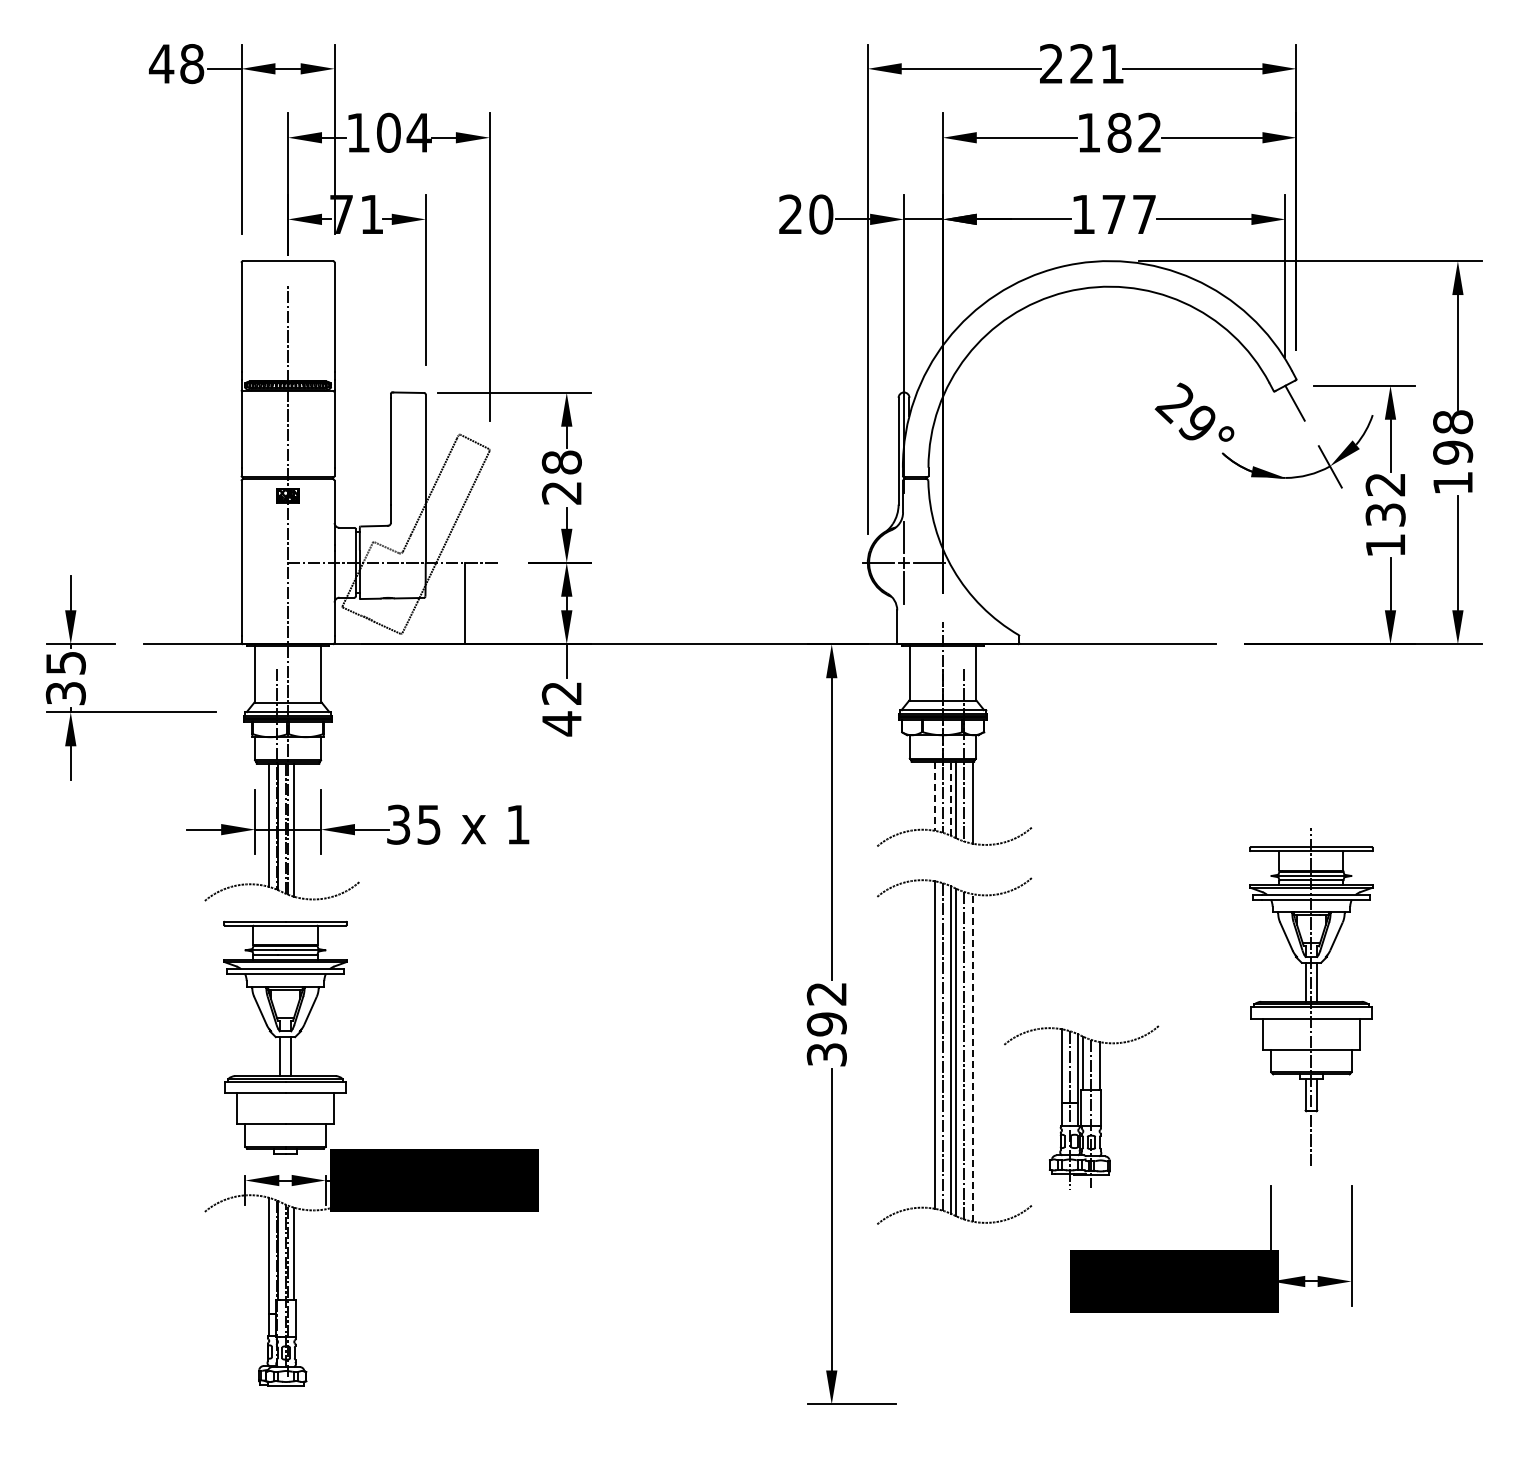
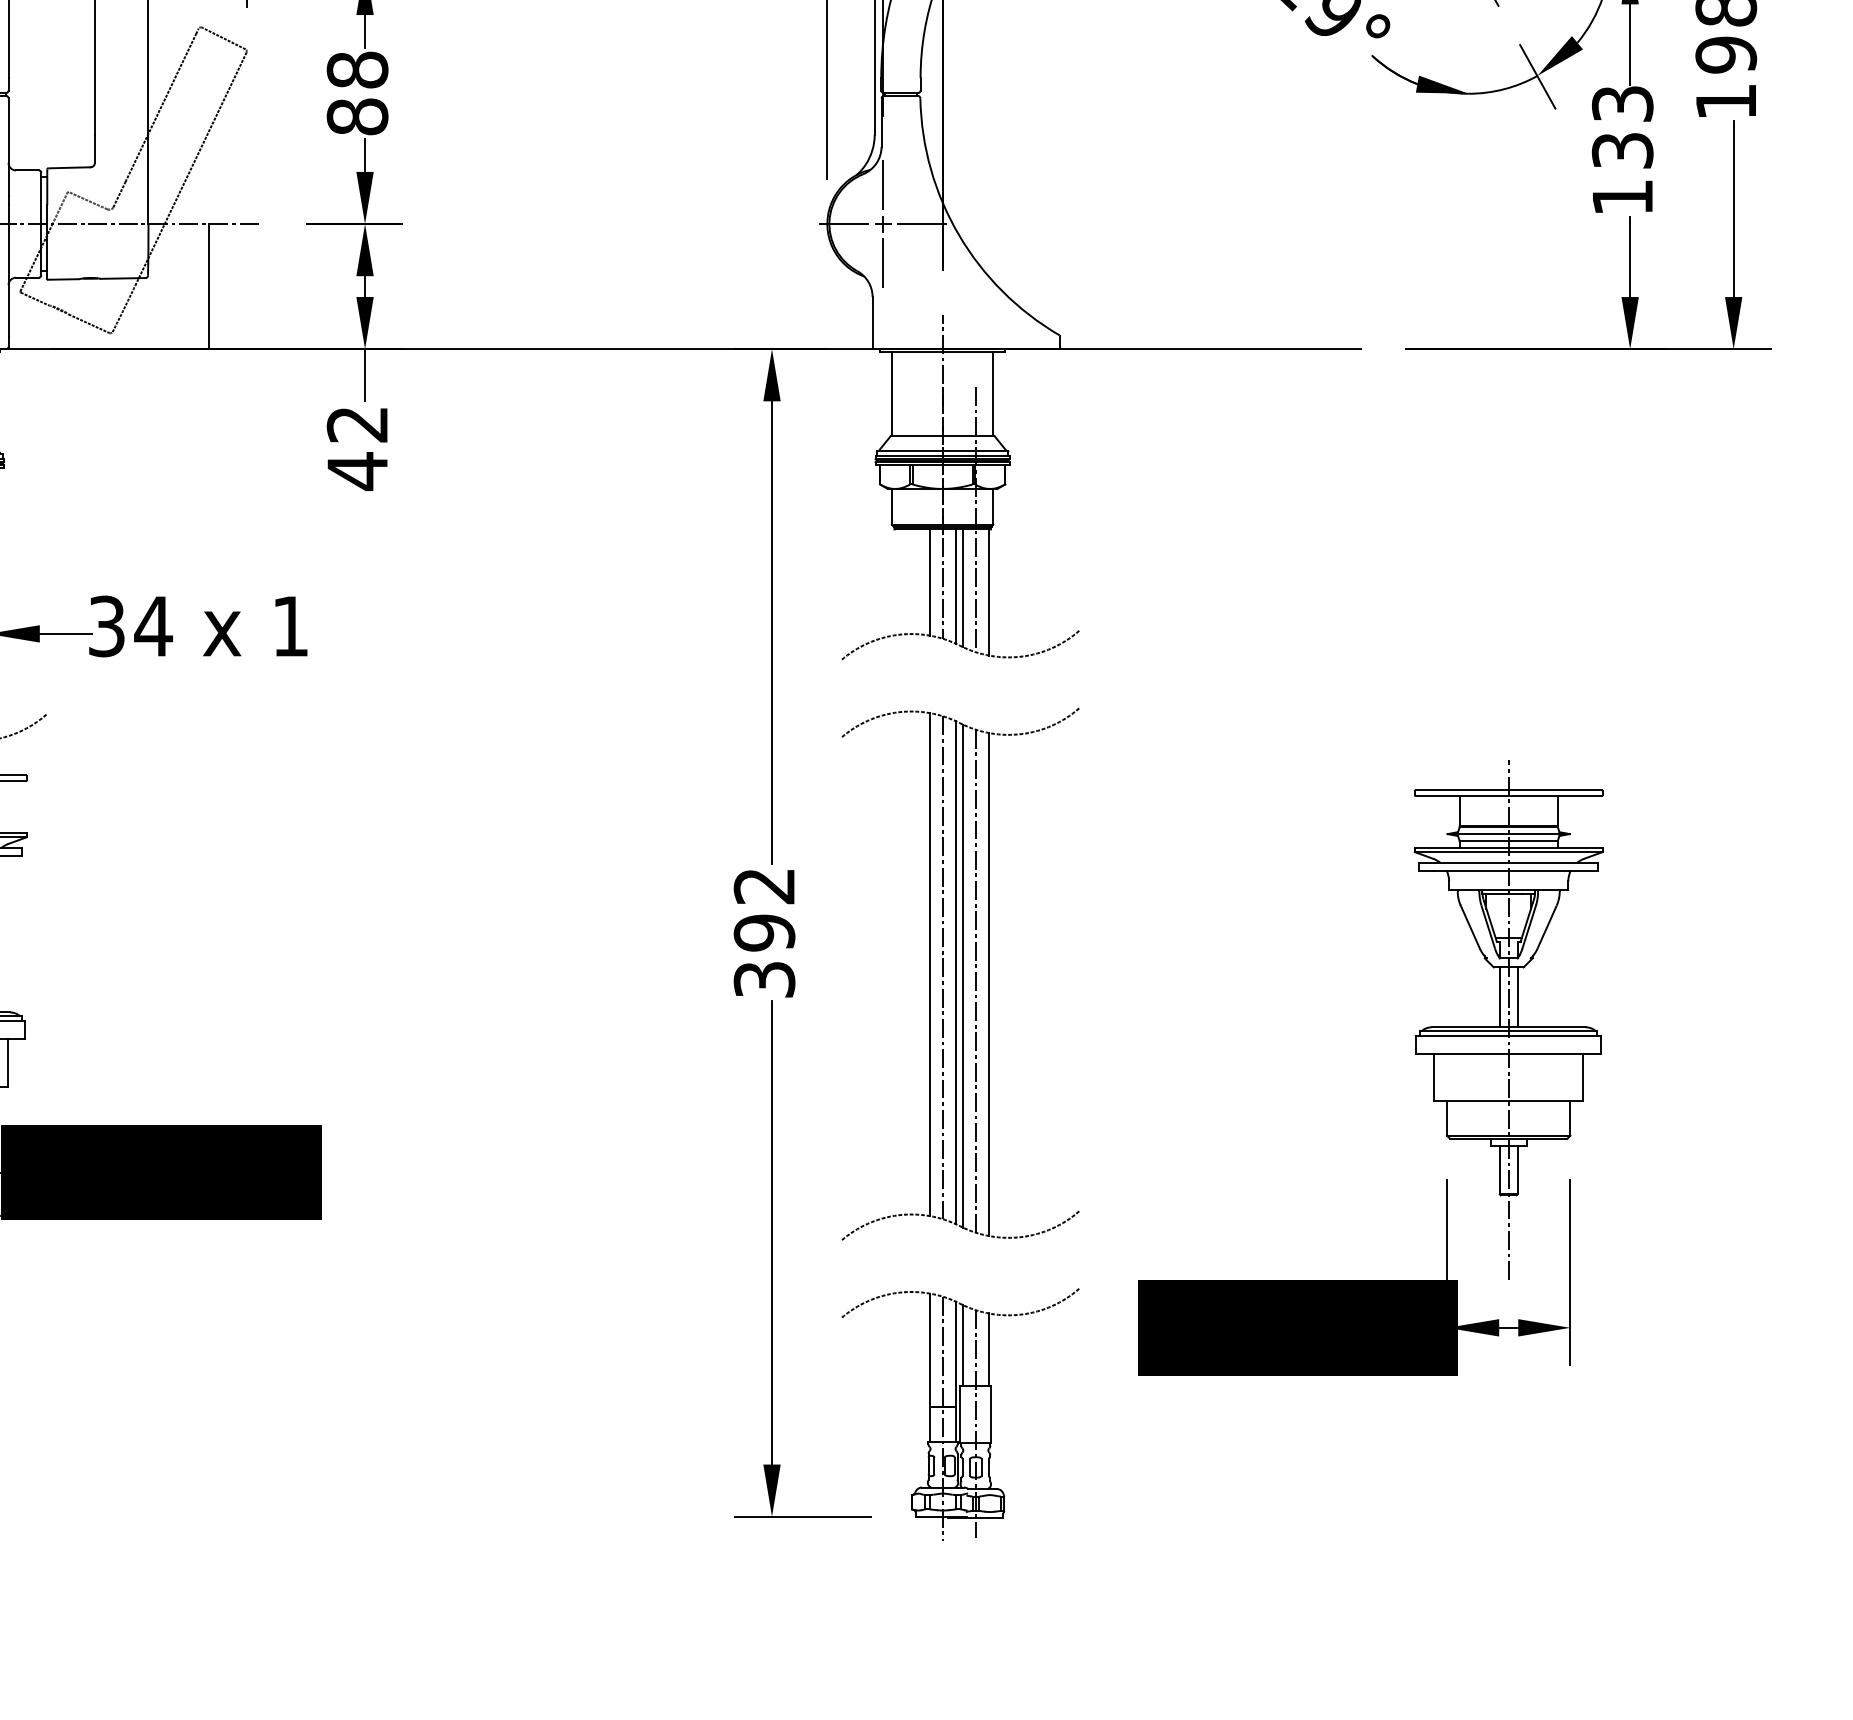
text: (1385, 484) -> (1622, 103), 132 -> 133
text: (561, 492) -> (356, 116), 28 -> 88
line: (934, 796) -> (929, 583), dashed -> solid
line: (951, 798) -> (955, 586), dashed -> solid
text: (428, 824) -> (152, 626), 35 -> 34
part: (1311, 996) -> (1508, 1019), moved
line: (972, 1057) -> (988, 983), dashed -> solid
part: (1081, 1107) -> (960, 1413), moved

